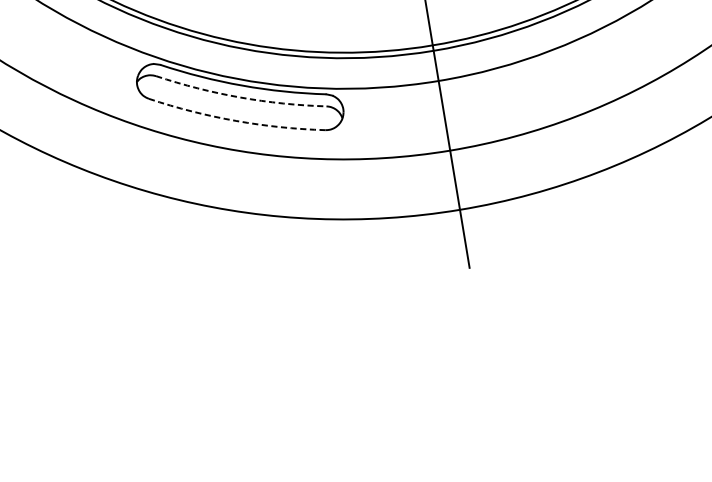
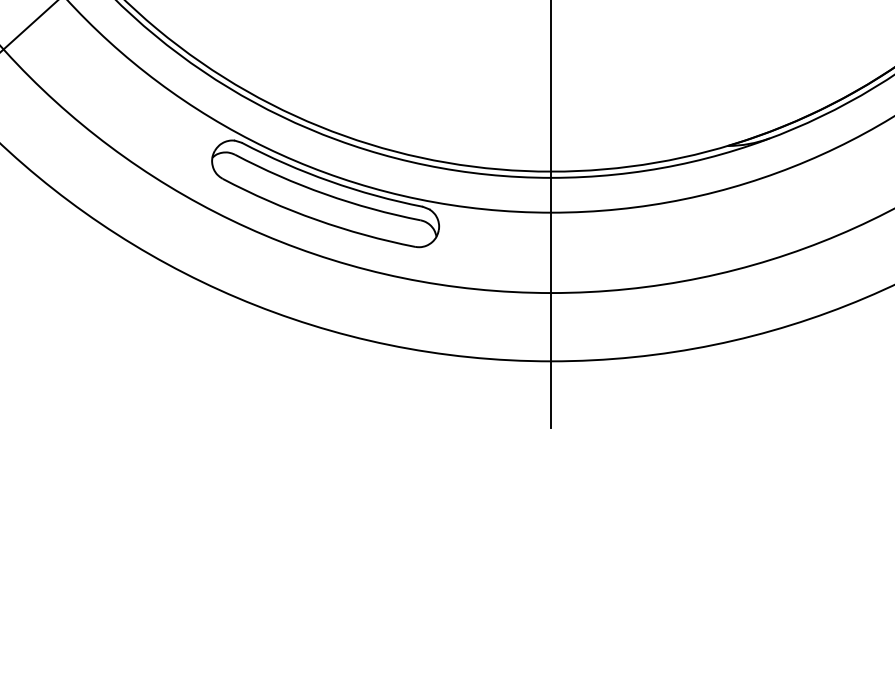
arc: (240, 97) -> (325, 194), dashed -> solid
arc: (236, 120) -> (316, 219), dashed -> solid

